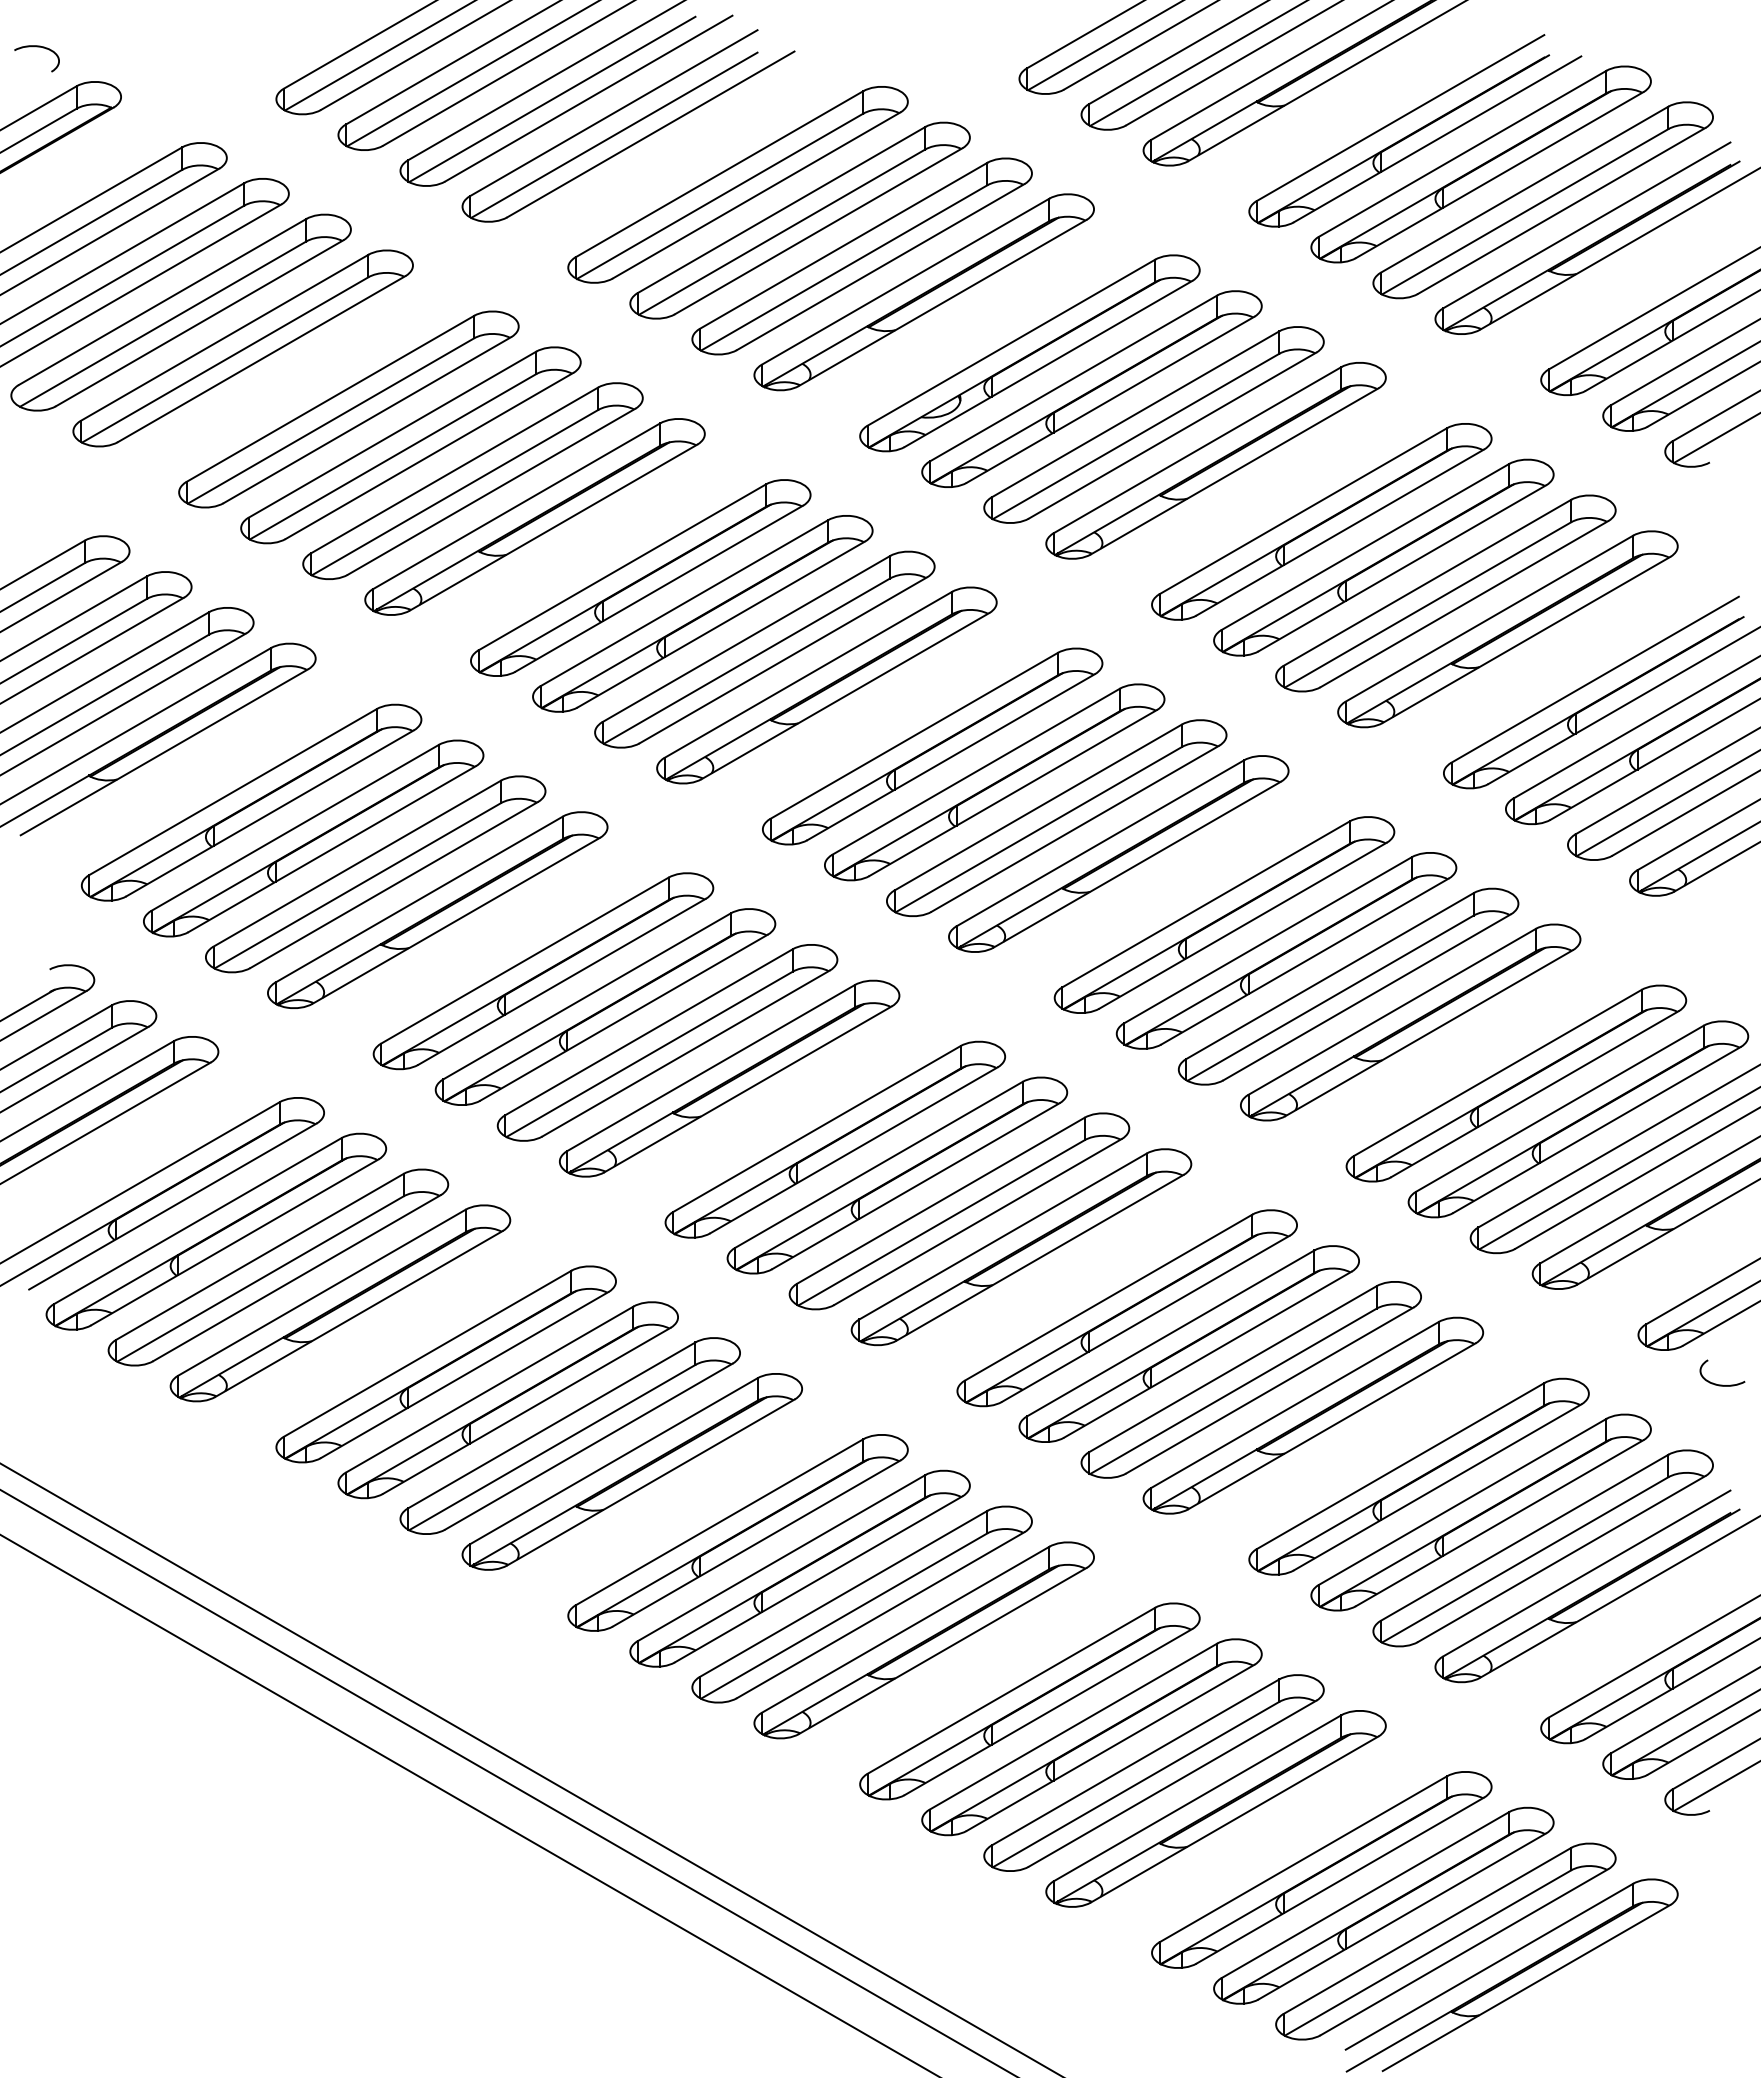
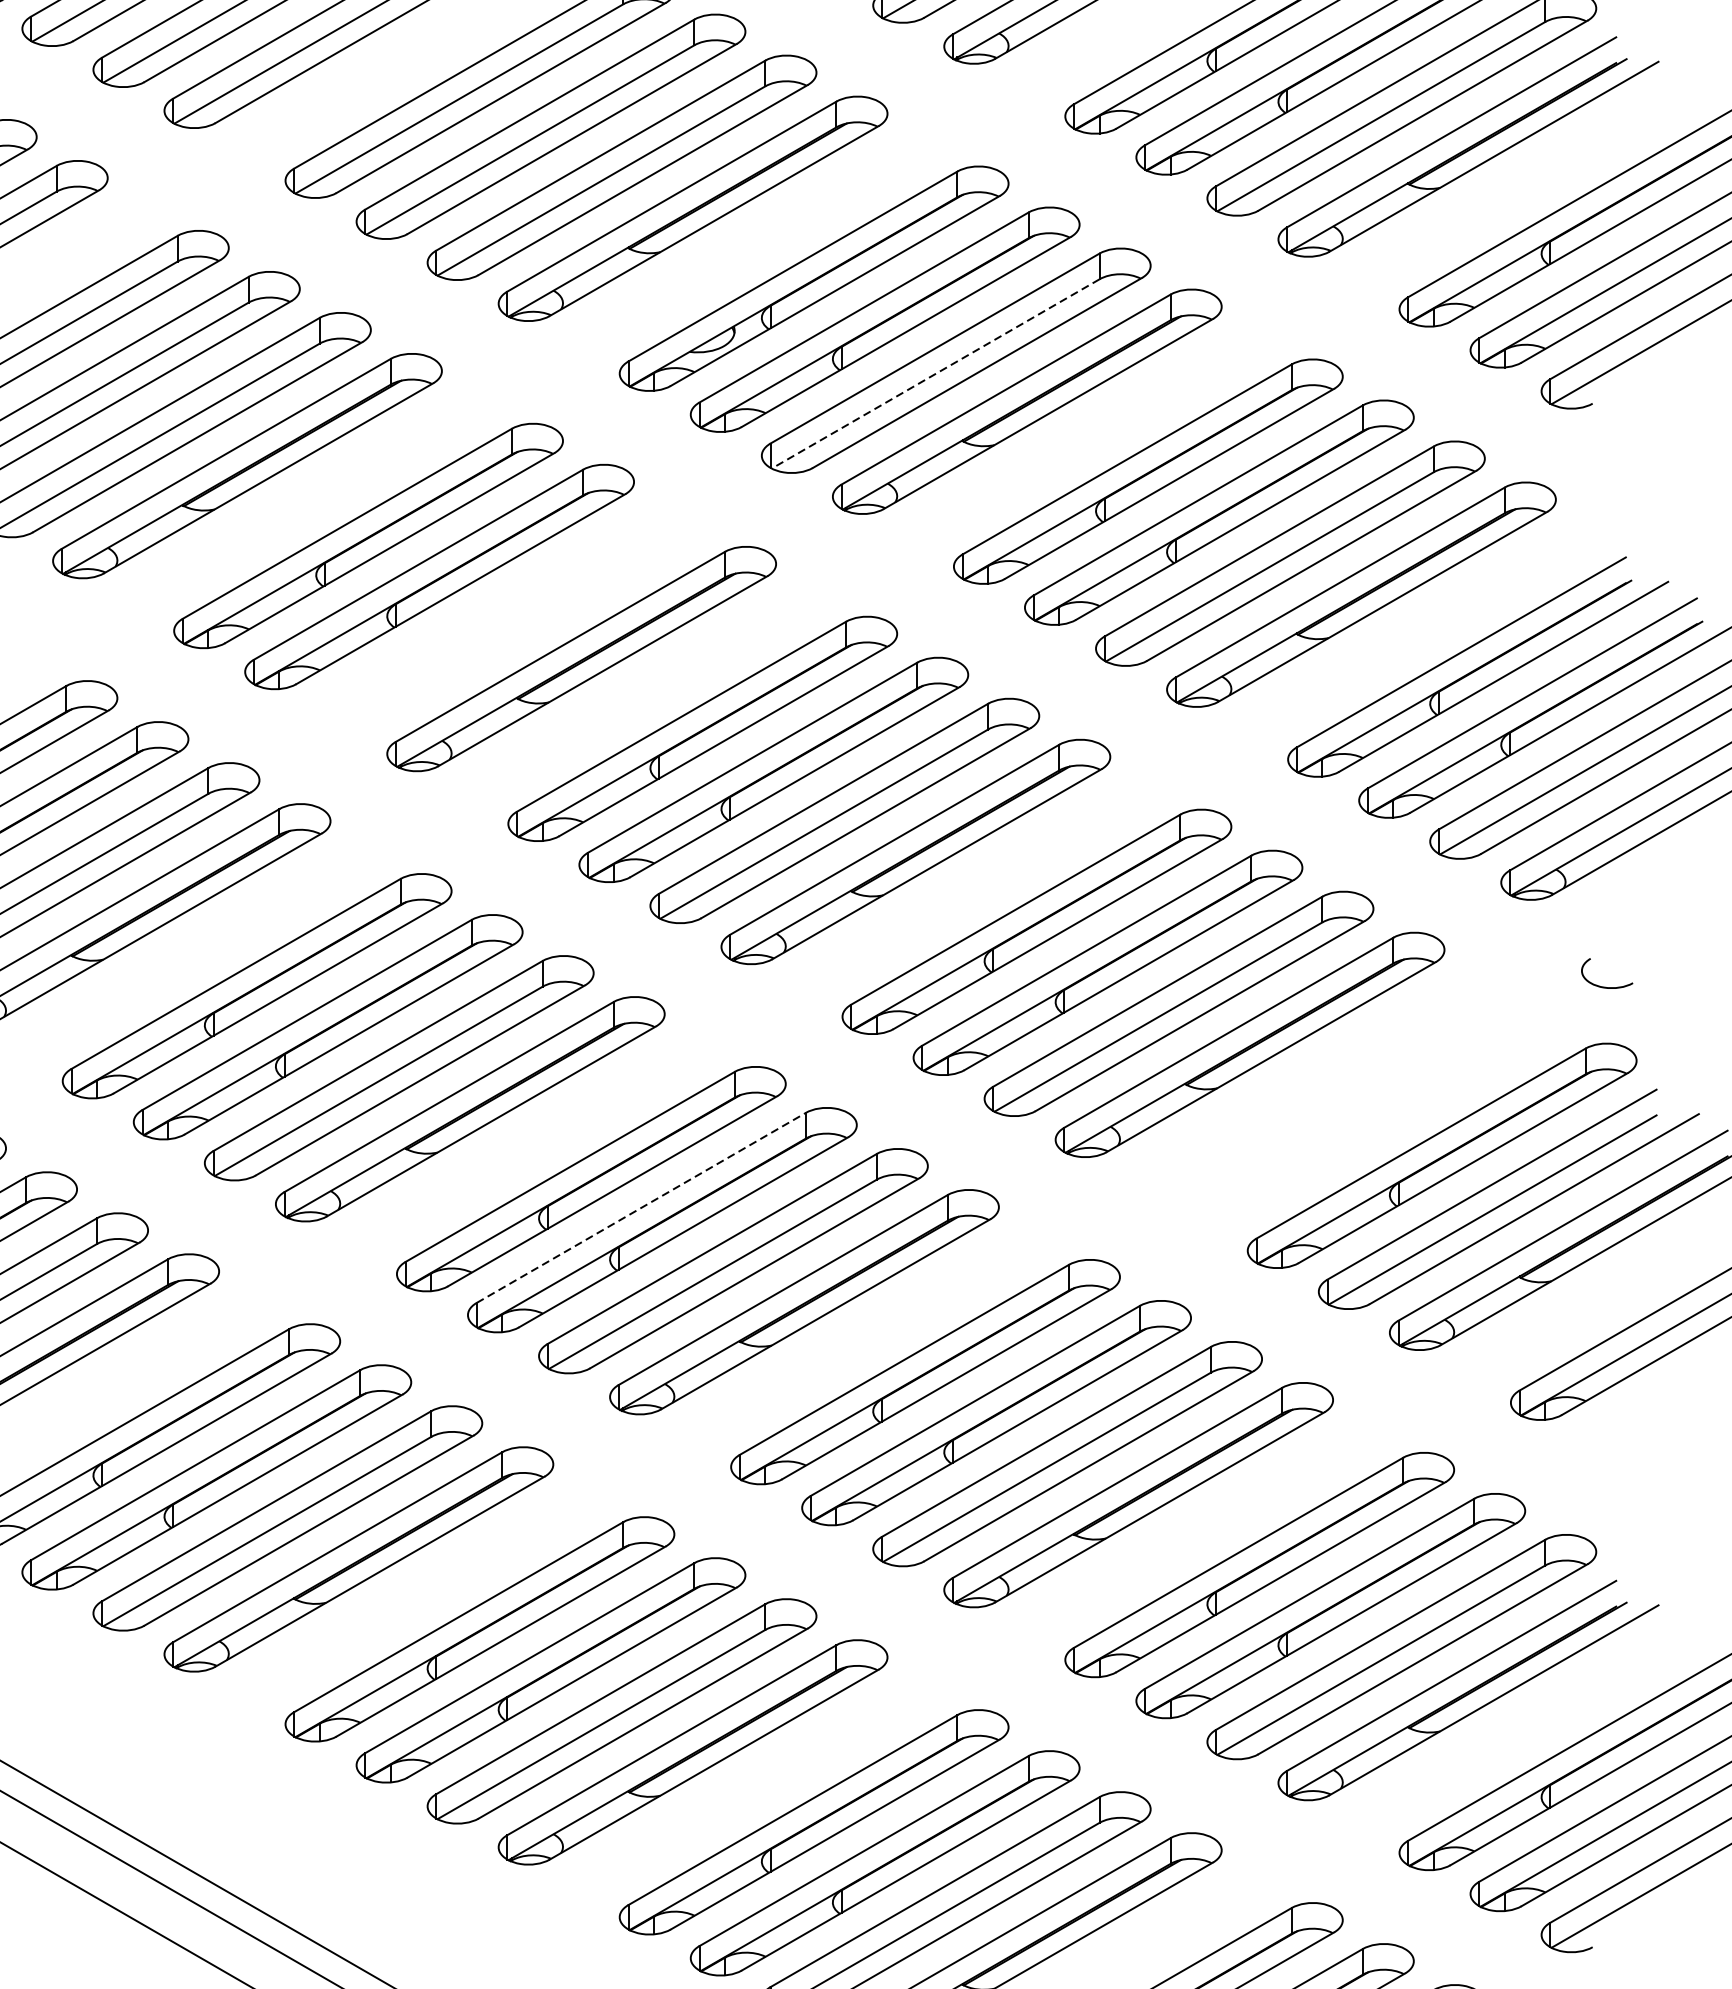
line: (1135, 436) -> (935, 373), solid -> dashed
part: (764, 649) -> (510, 617), removed
part: (1516, 1083) -> (1371, 1114), removed
line: (878, 1164) -> (640, 1207), solid -> dashed
curve: (1722, 1384) -> (1607, 986), moved

